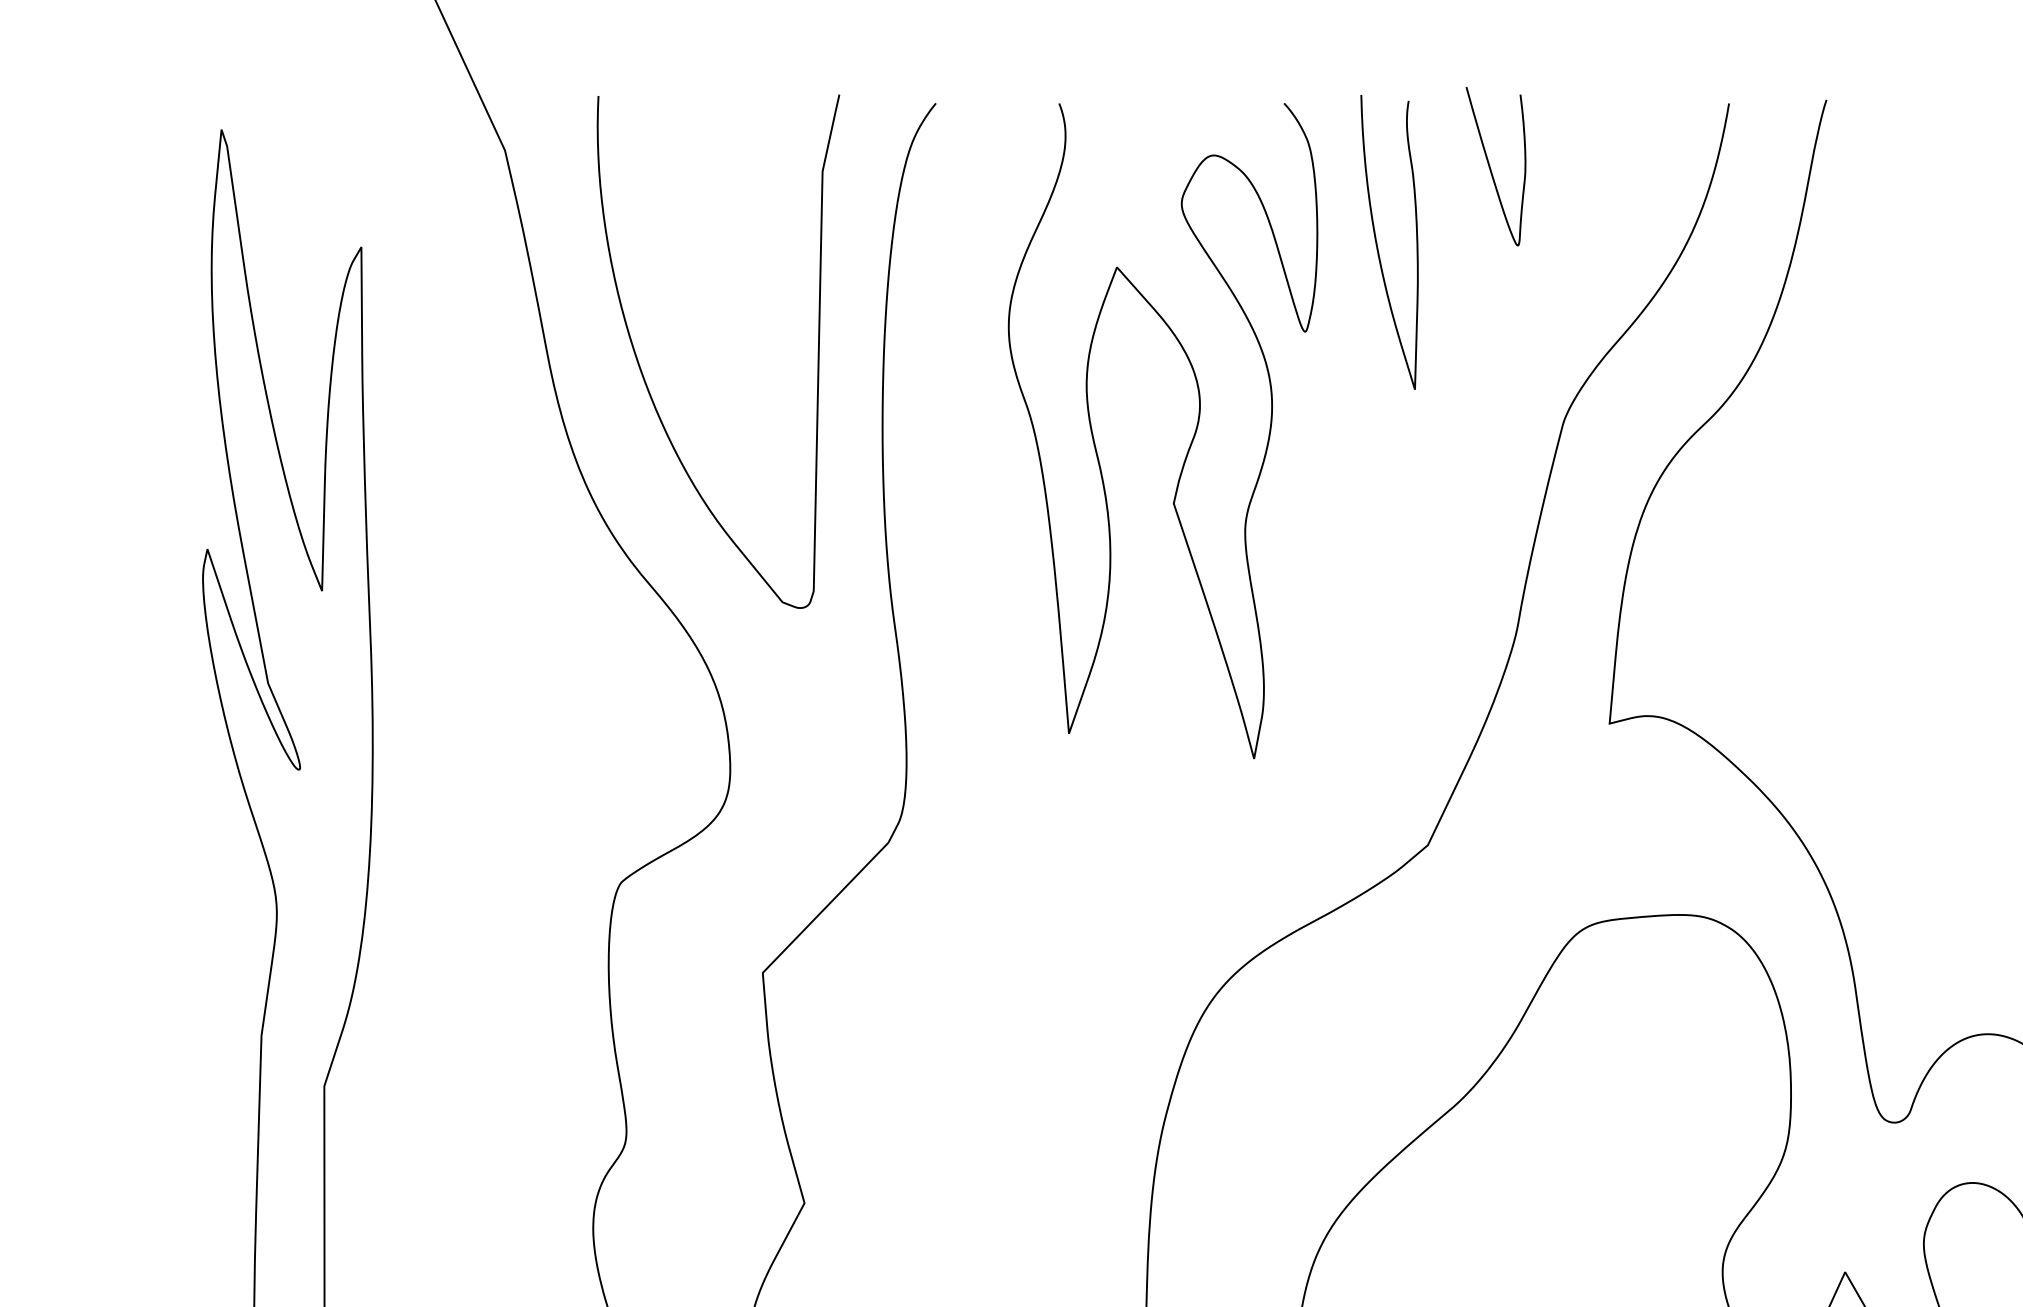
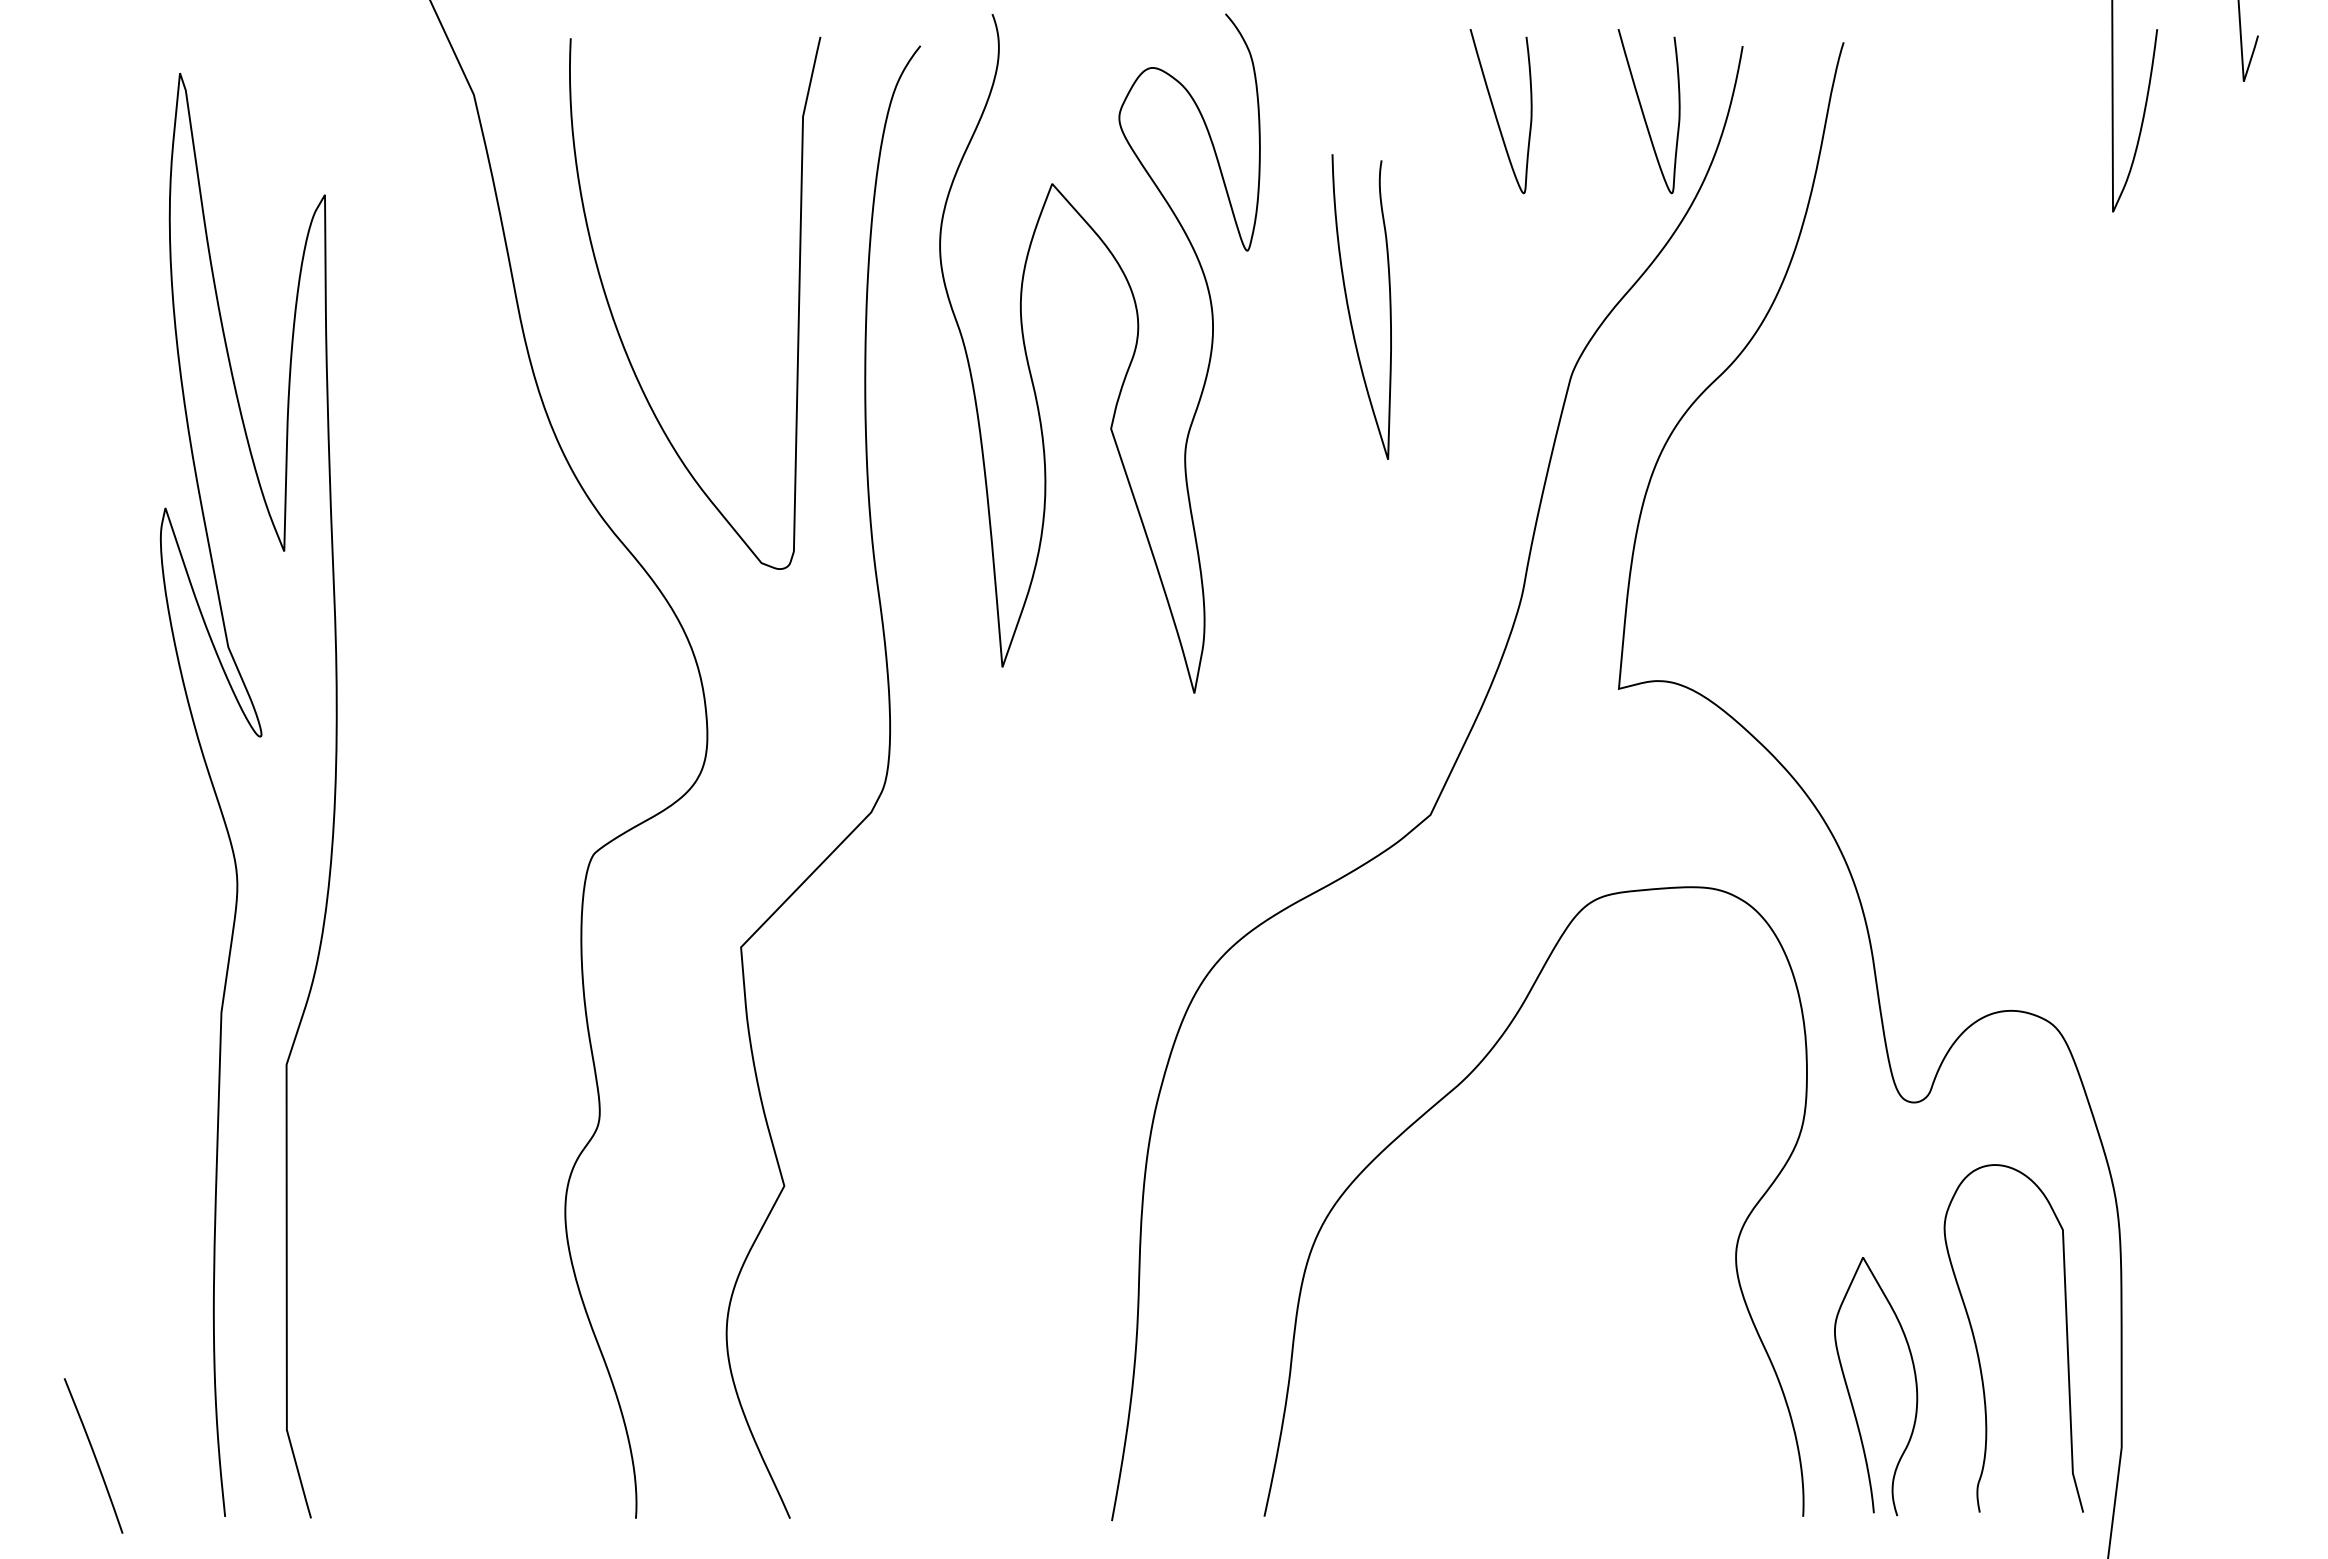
curve: (1633, 166) -> (1643, 111), added
curve: (1377, 243) -> (1349, 308), moved
curve: (1190, 442) -> (1128, 365), moved

